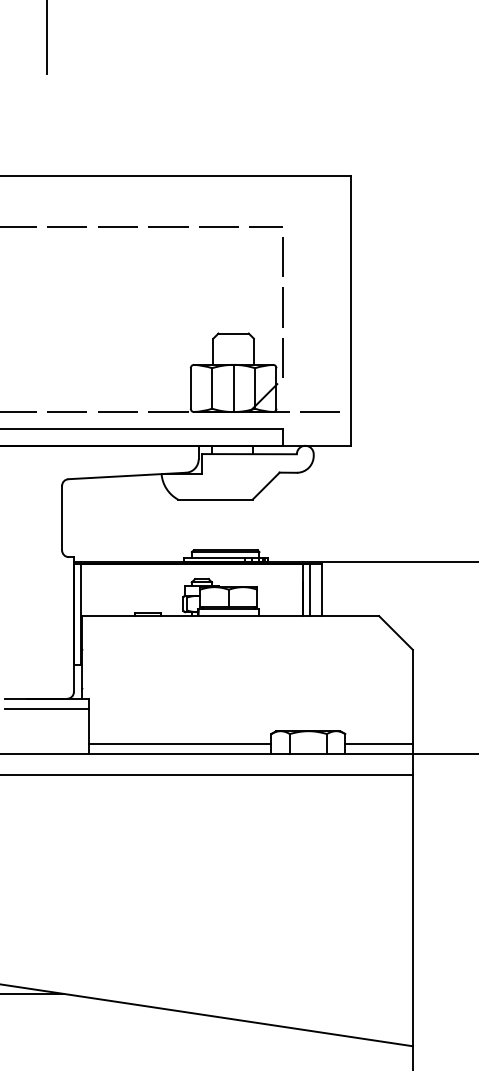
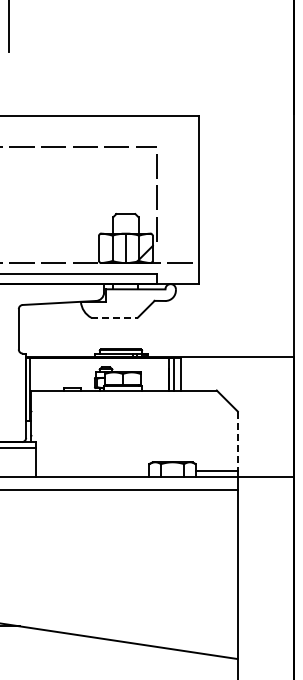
line: (216, 499) -> (115, 317), solid -> dashed
line: (412, 697) -> (237, 441), solid -> dashed
line: (180, 744) -> (92, 470), removed

